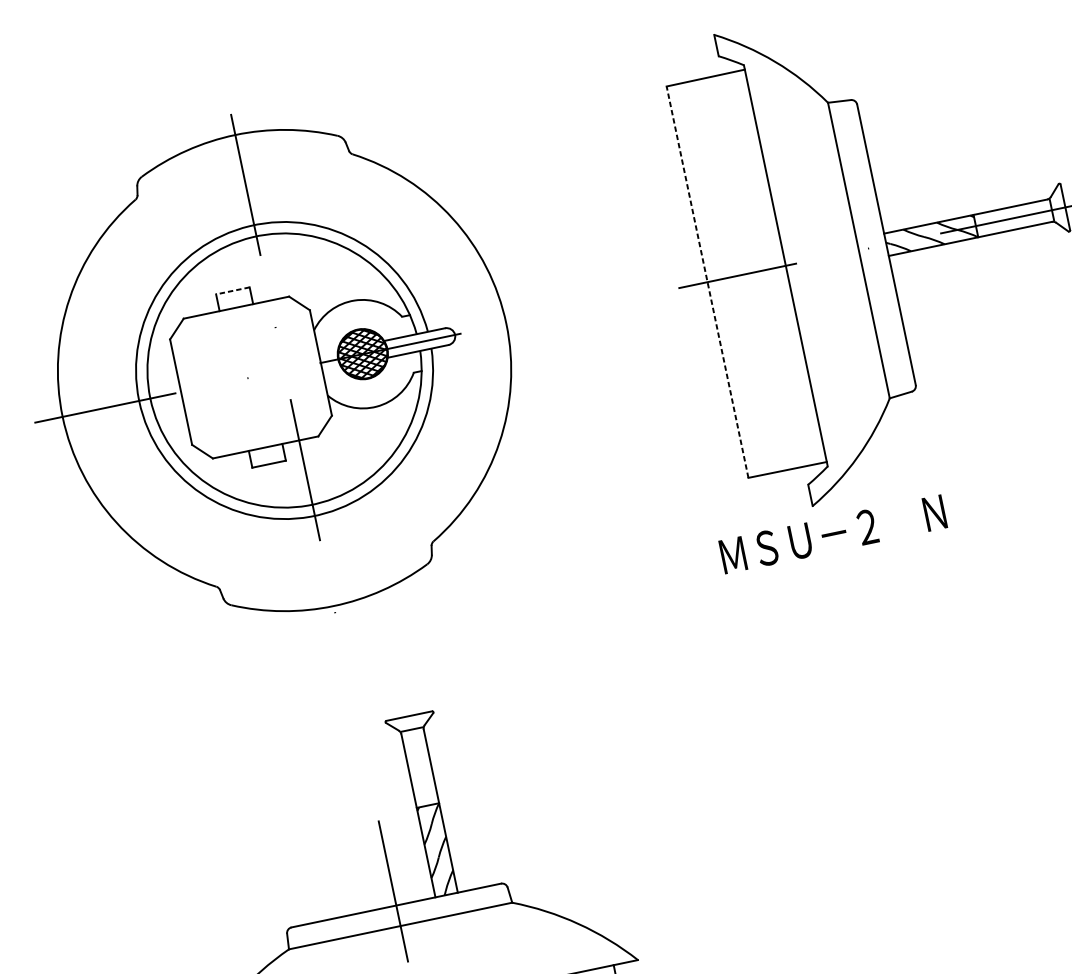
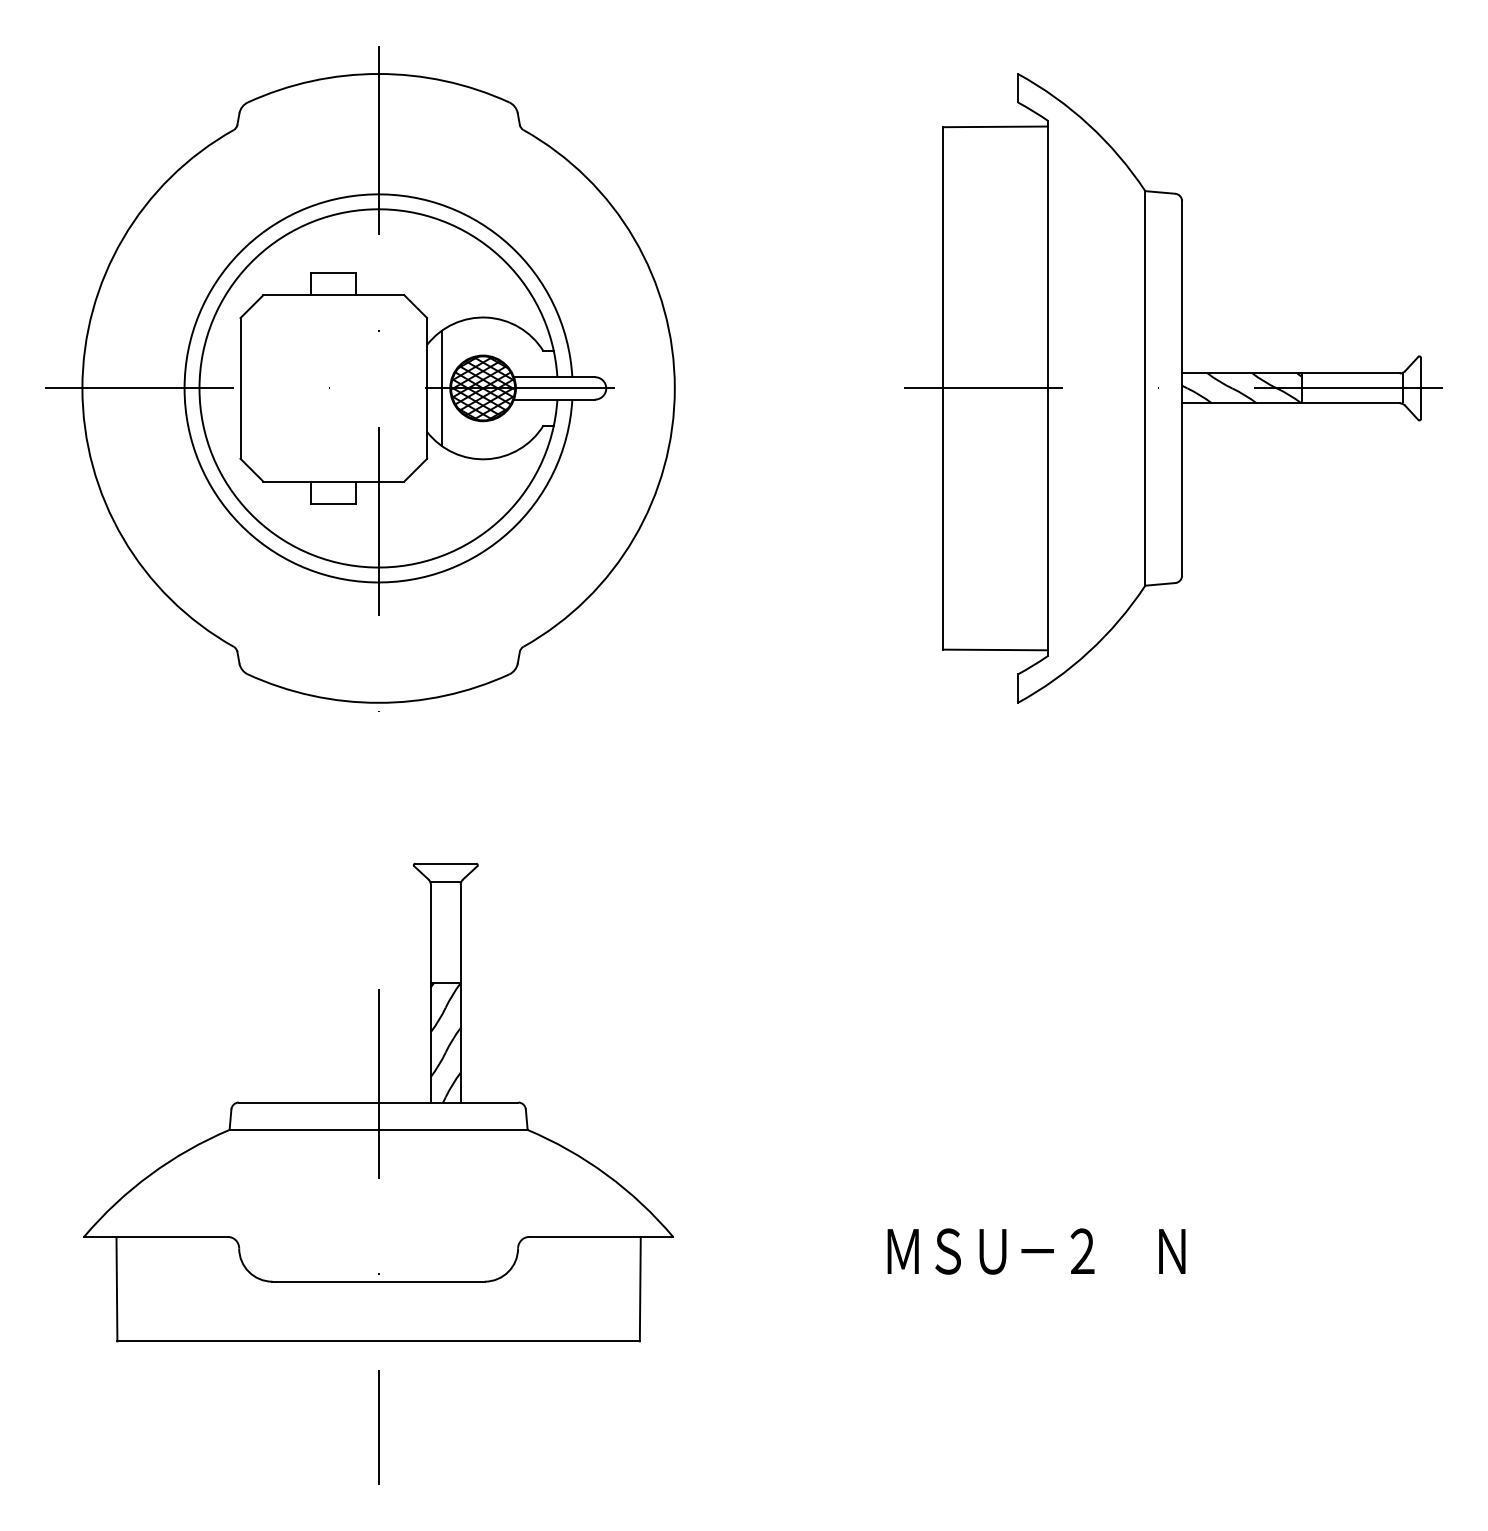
line: (707, 281) -> (943, 387), dashed -> solid
line: (232, 290) -> (333, 272), dashed -> solid
line: (332, 360) -> (442, 388), added
text: (833, 534) -> (1036, 1251), moved

